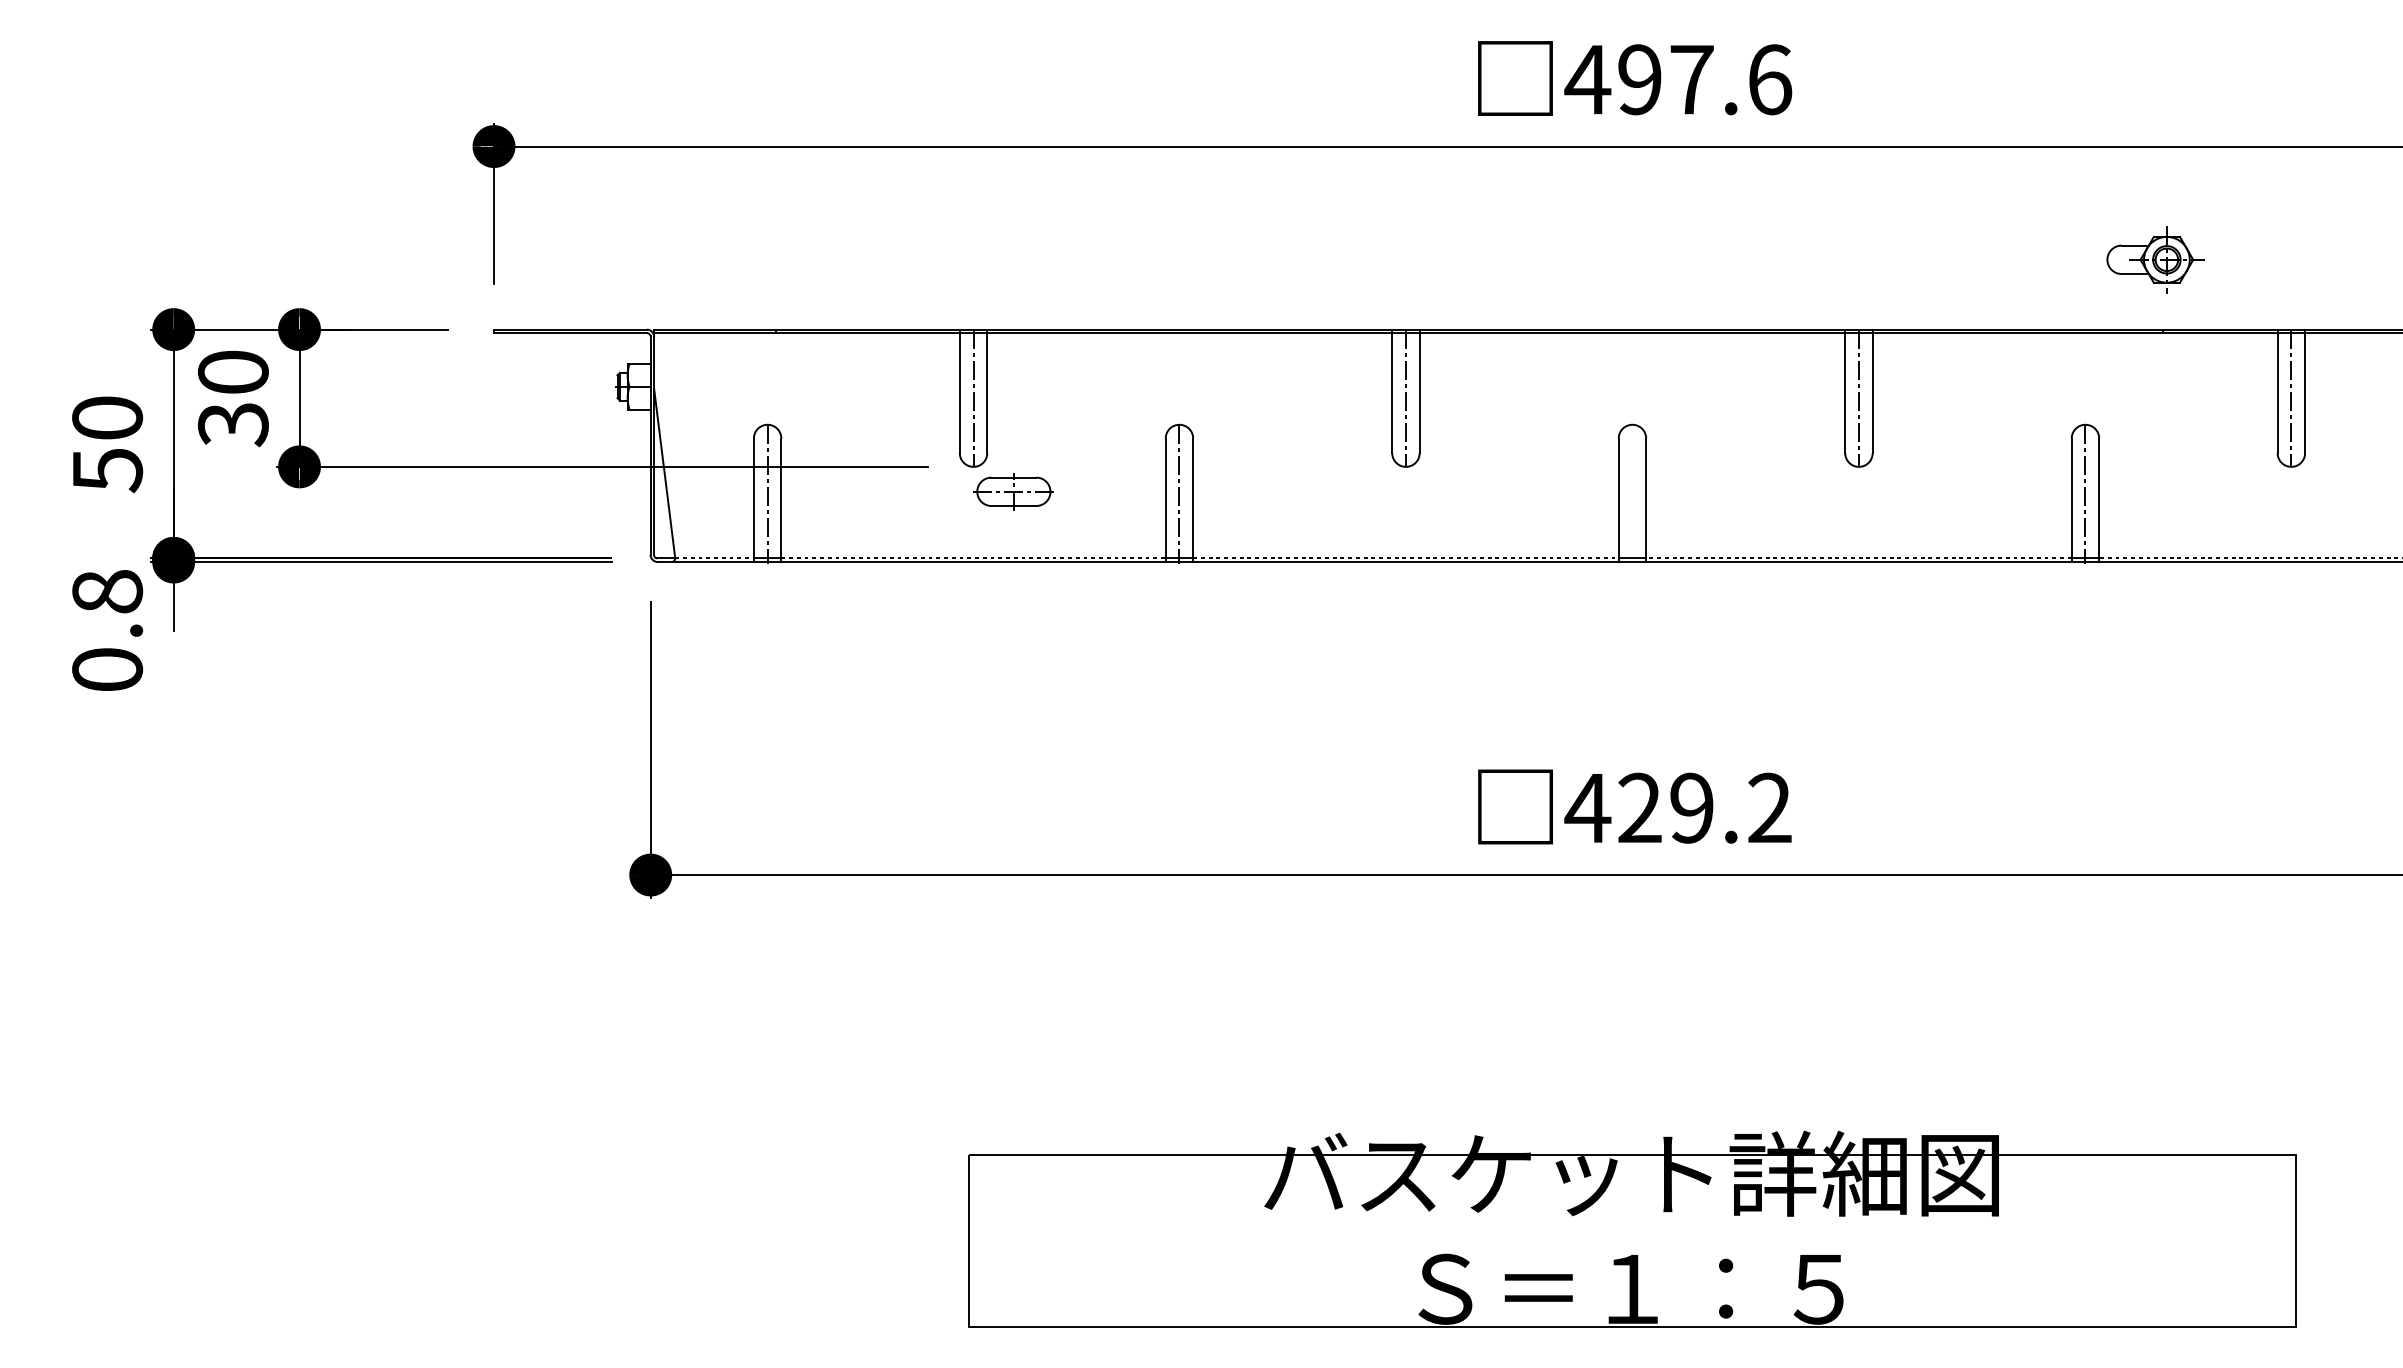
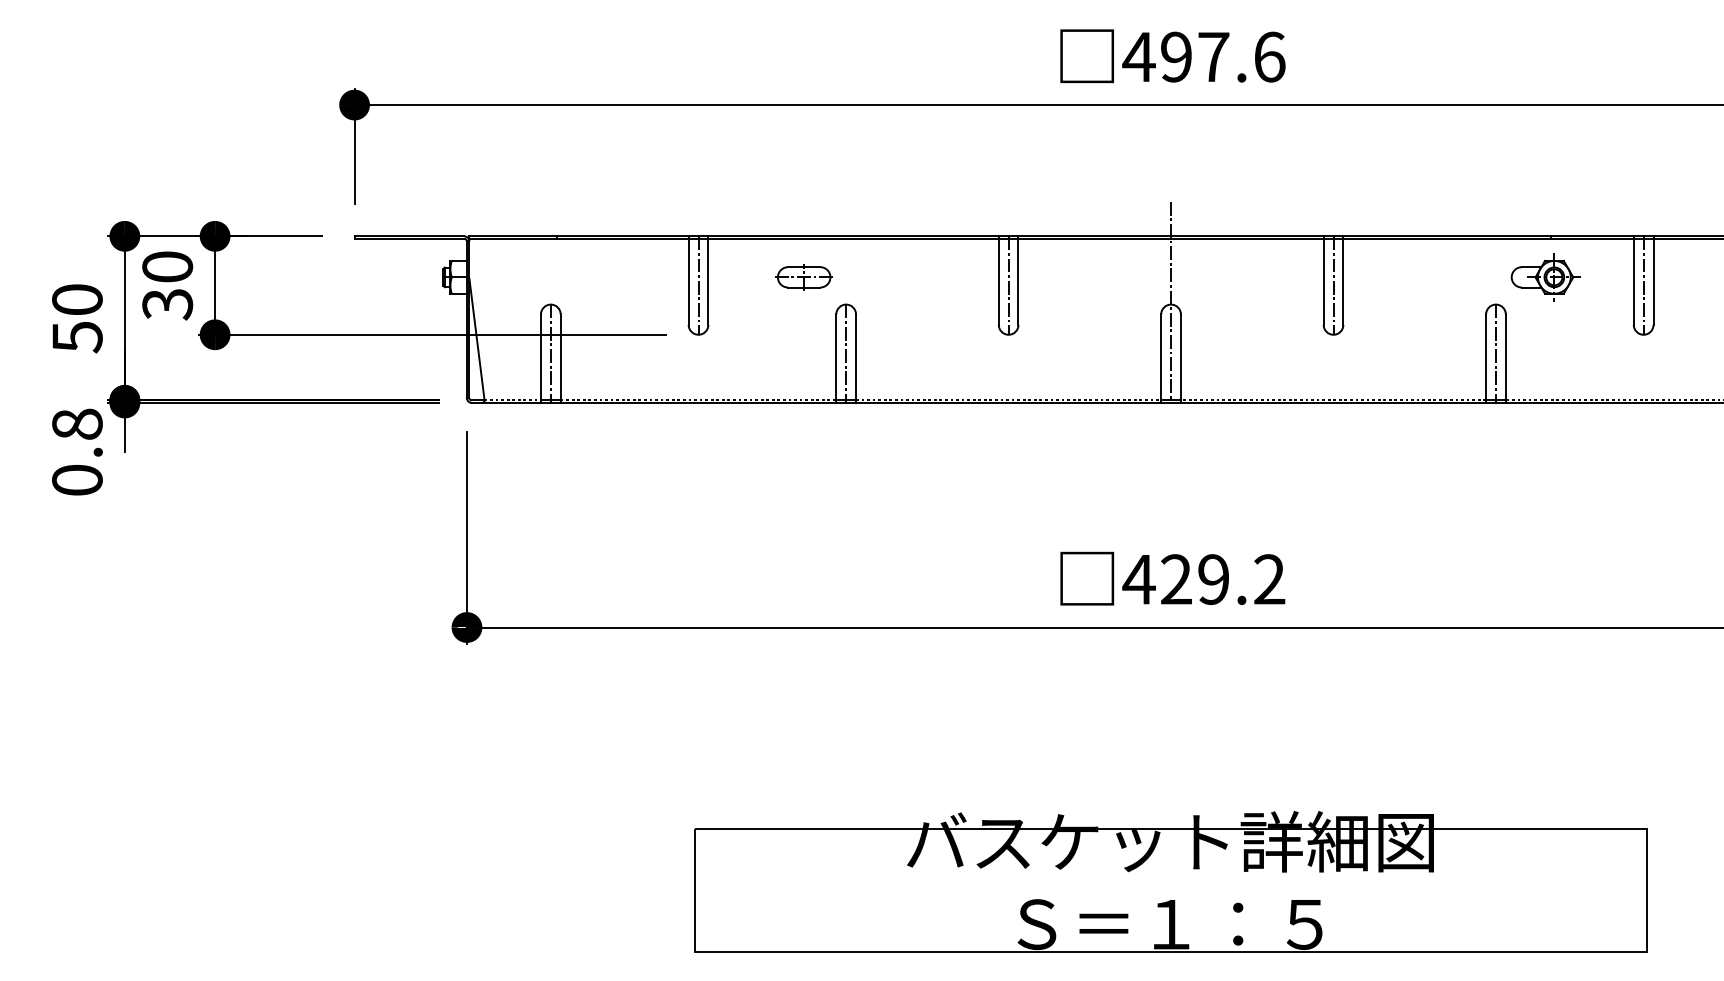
part: (2155, 259) -> (1546, 277), moved
line: (1632, 421) -> (1171, 302), added
part: (1013, 491) -> (803, 277), moved

